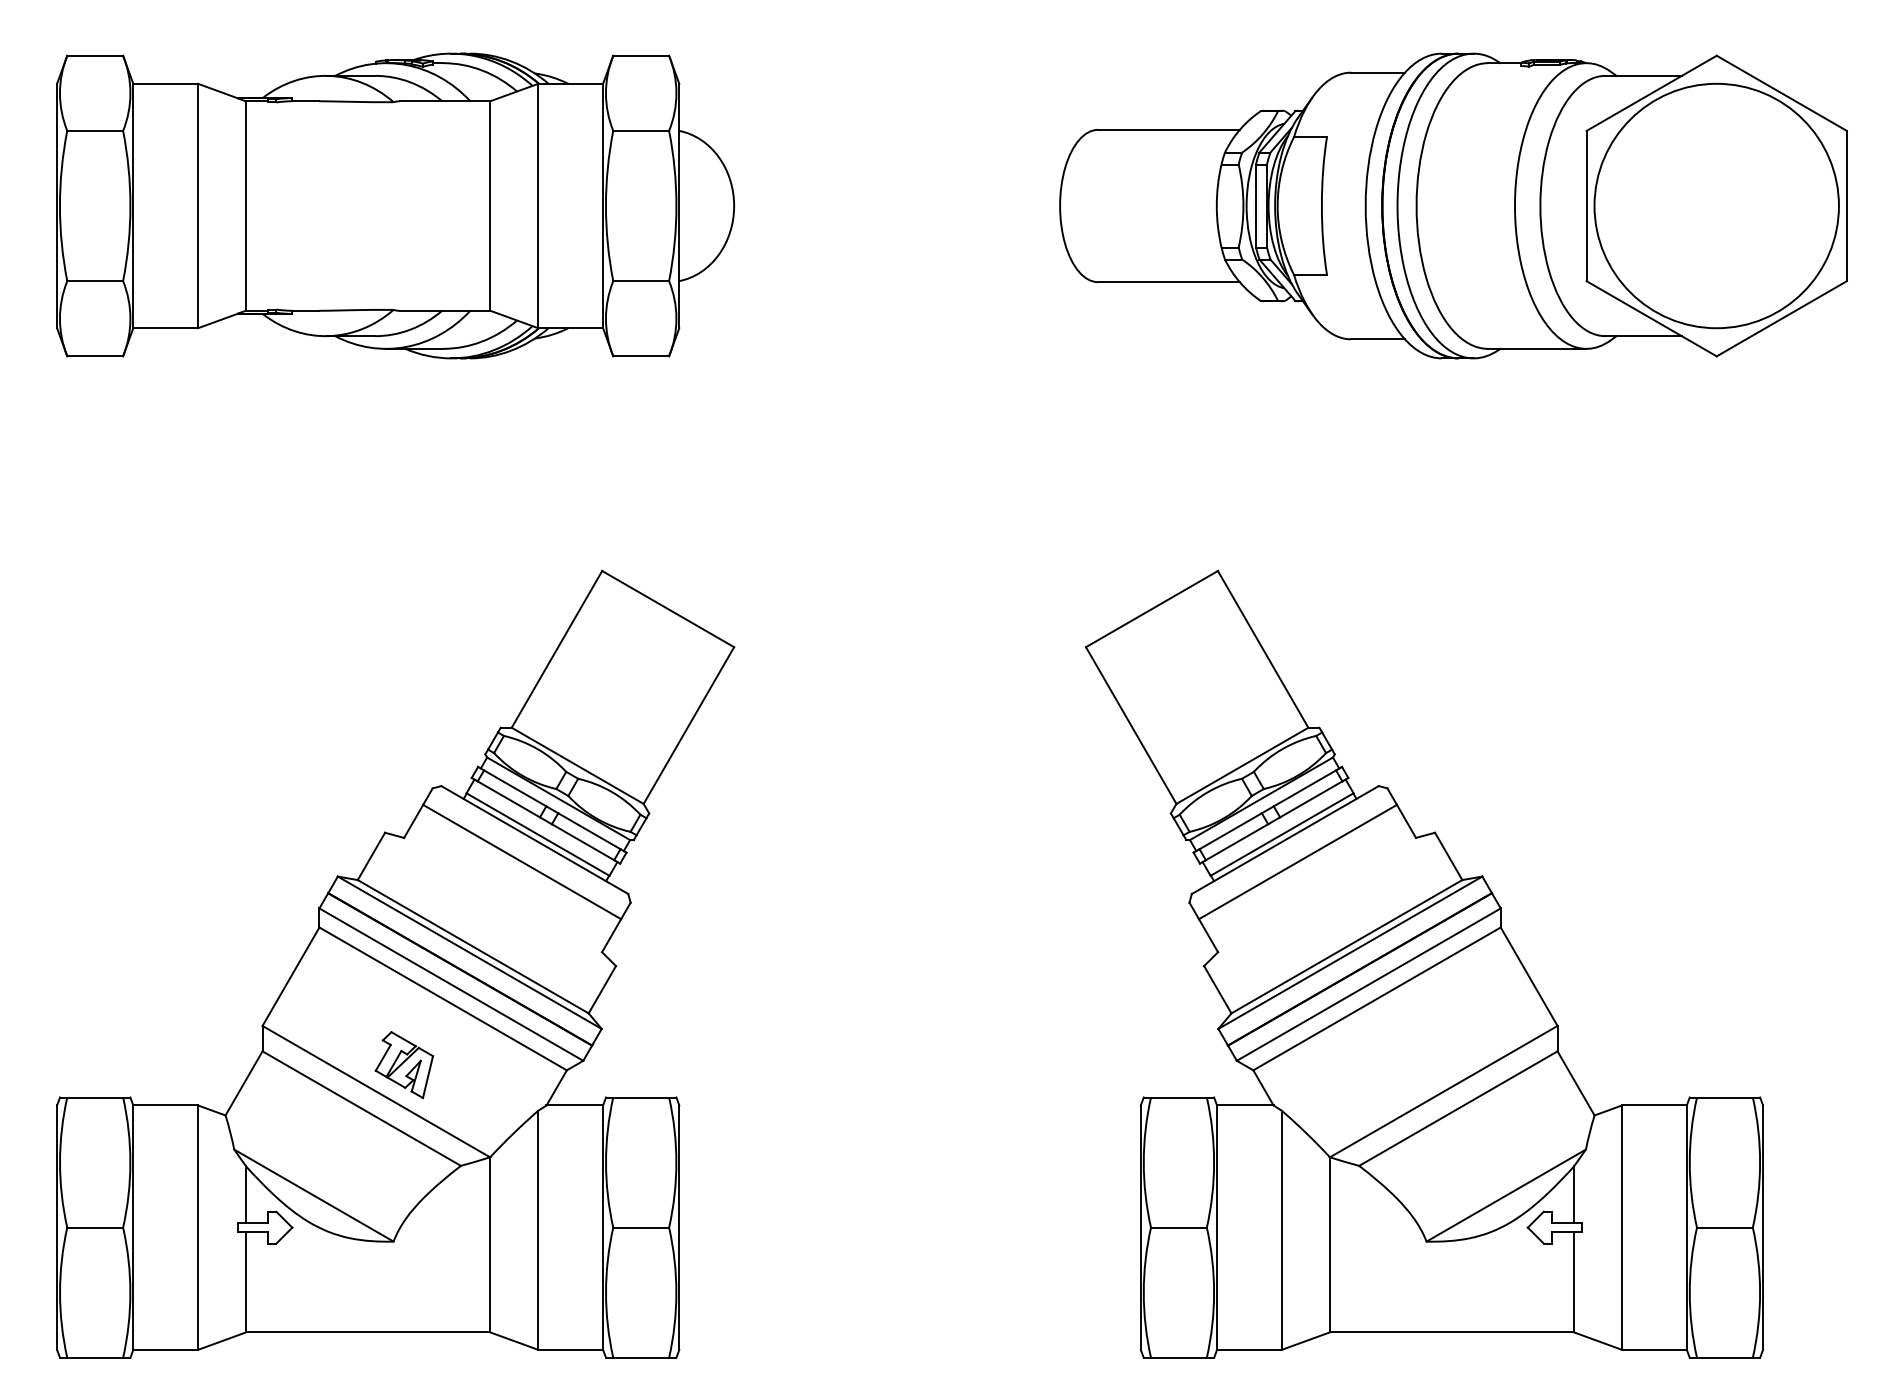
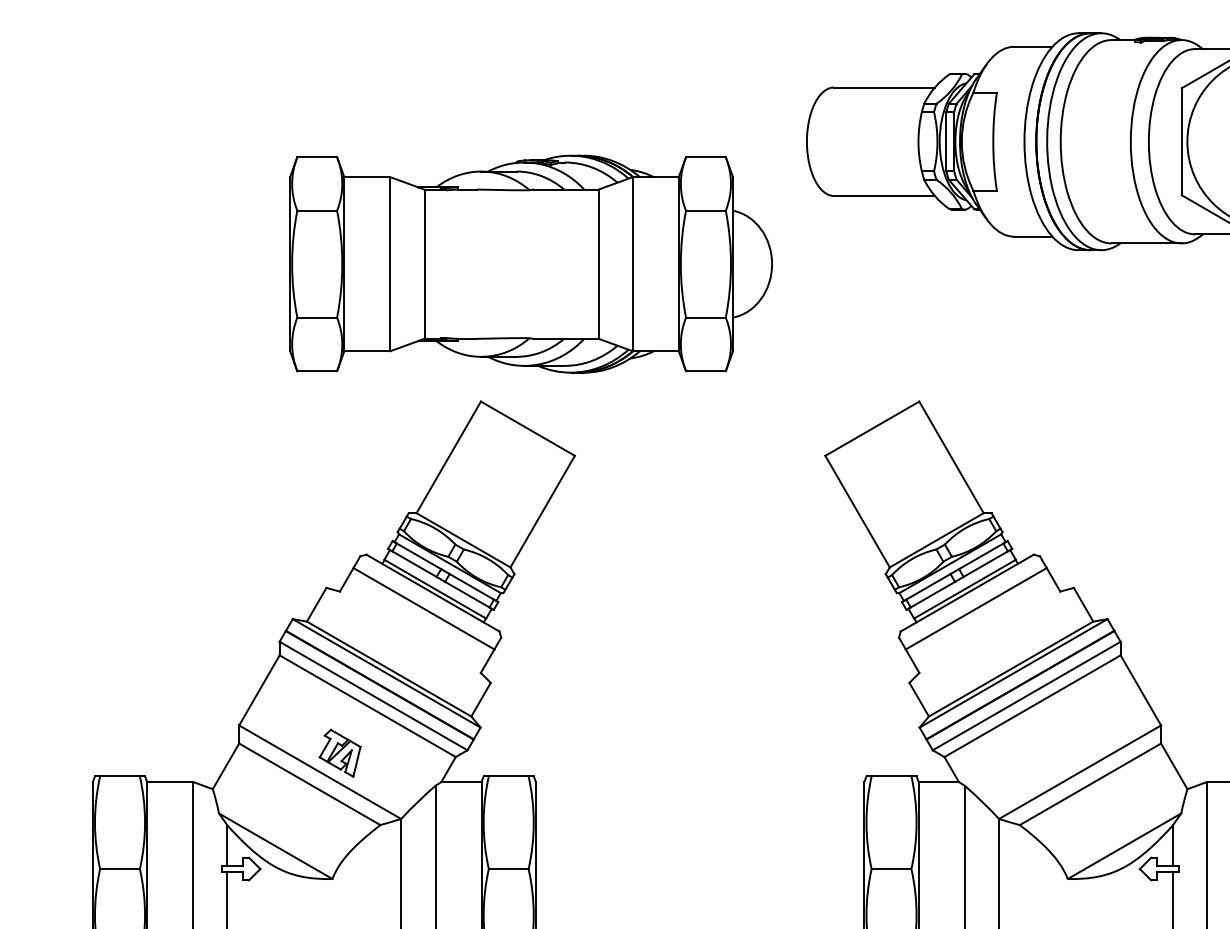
part: (395, 205) -> (531, 263), moved

